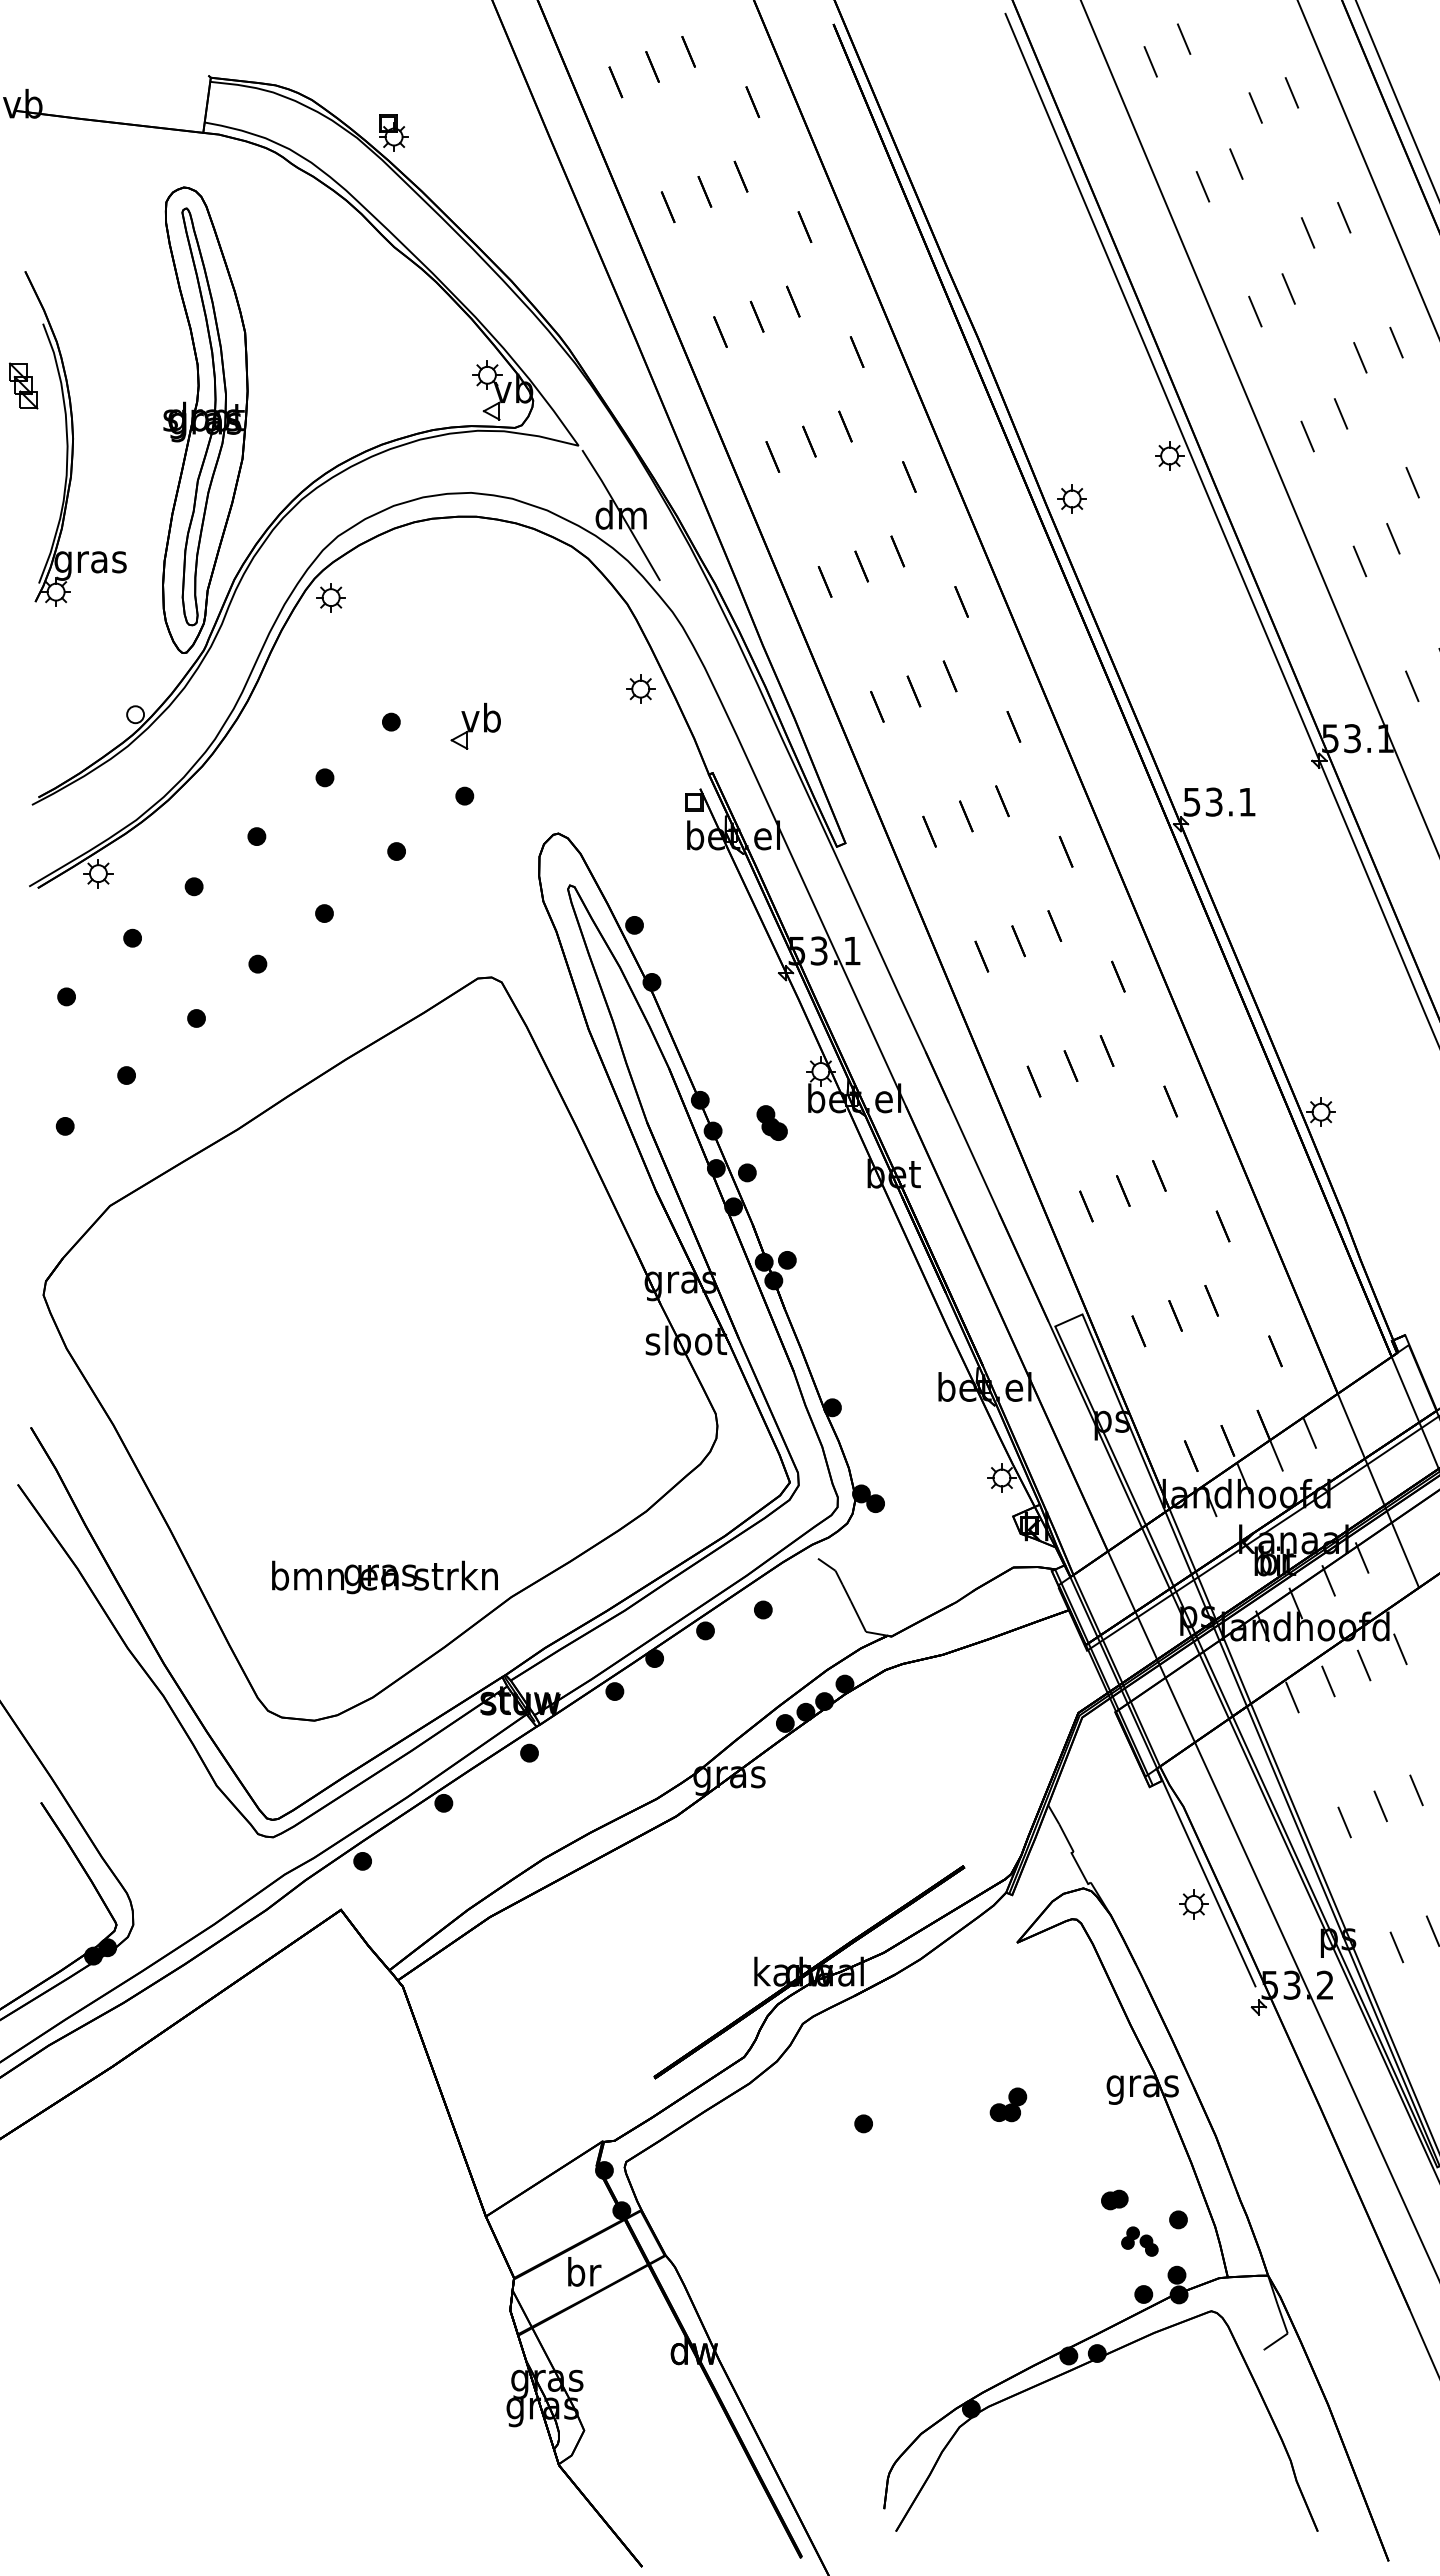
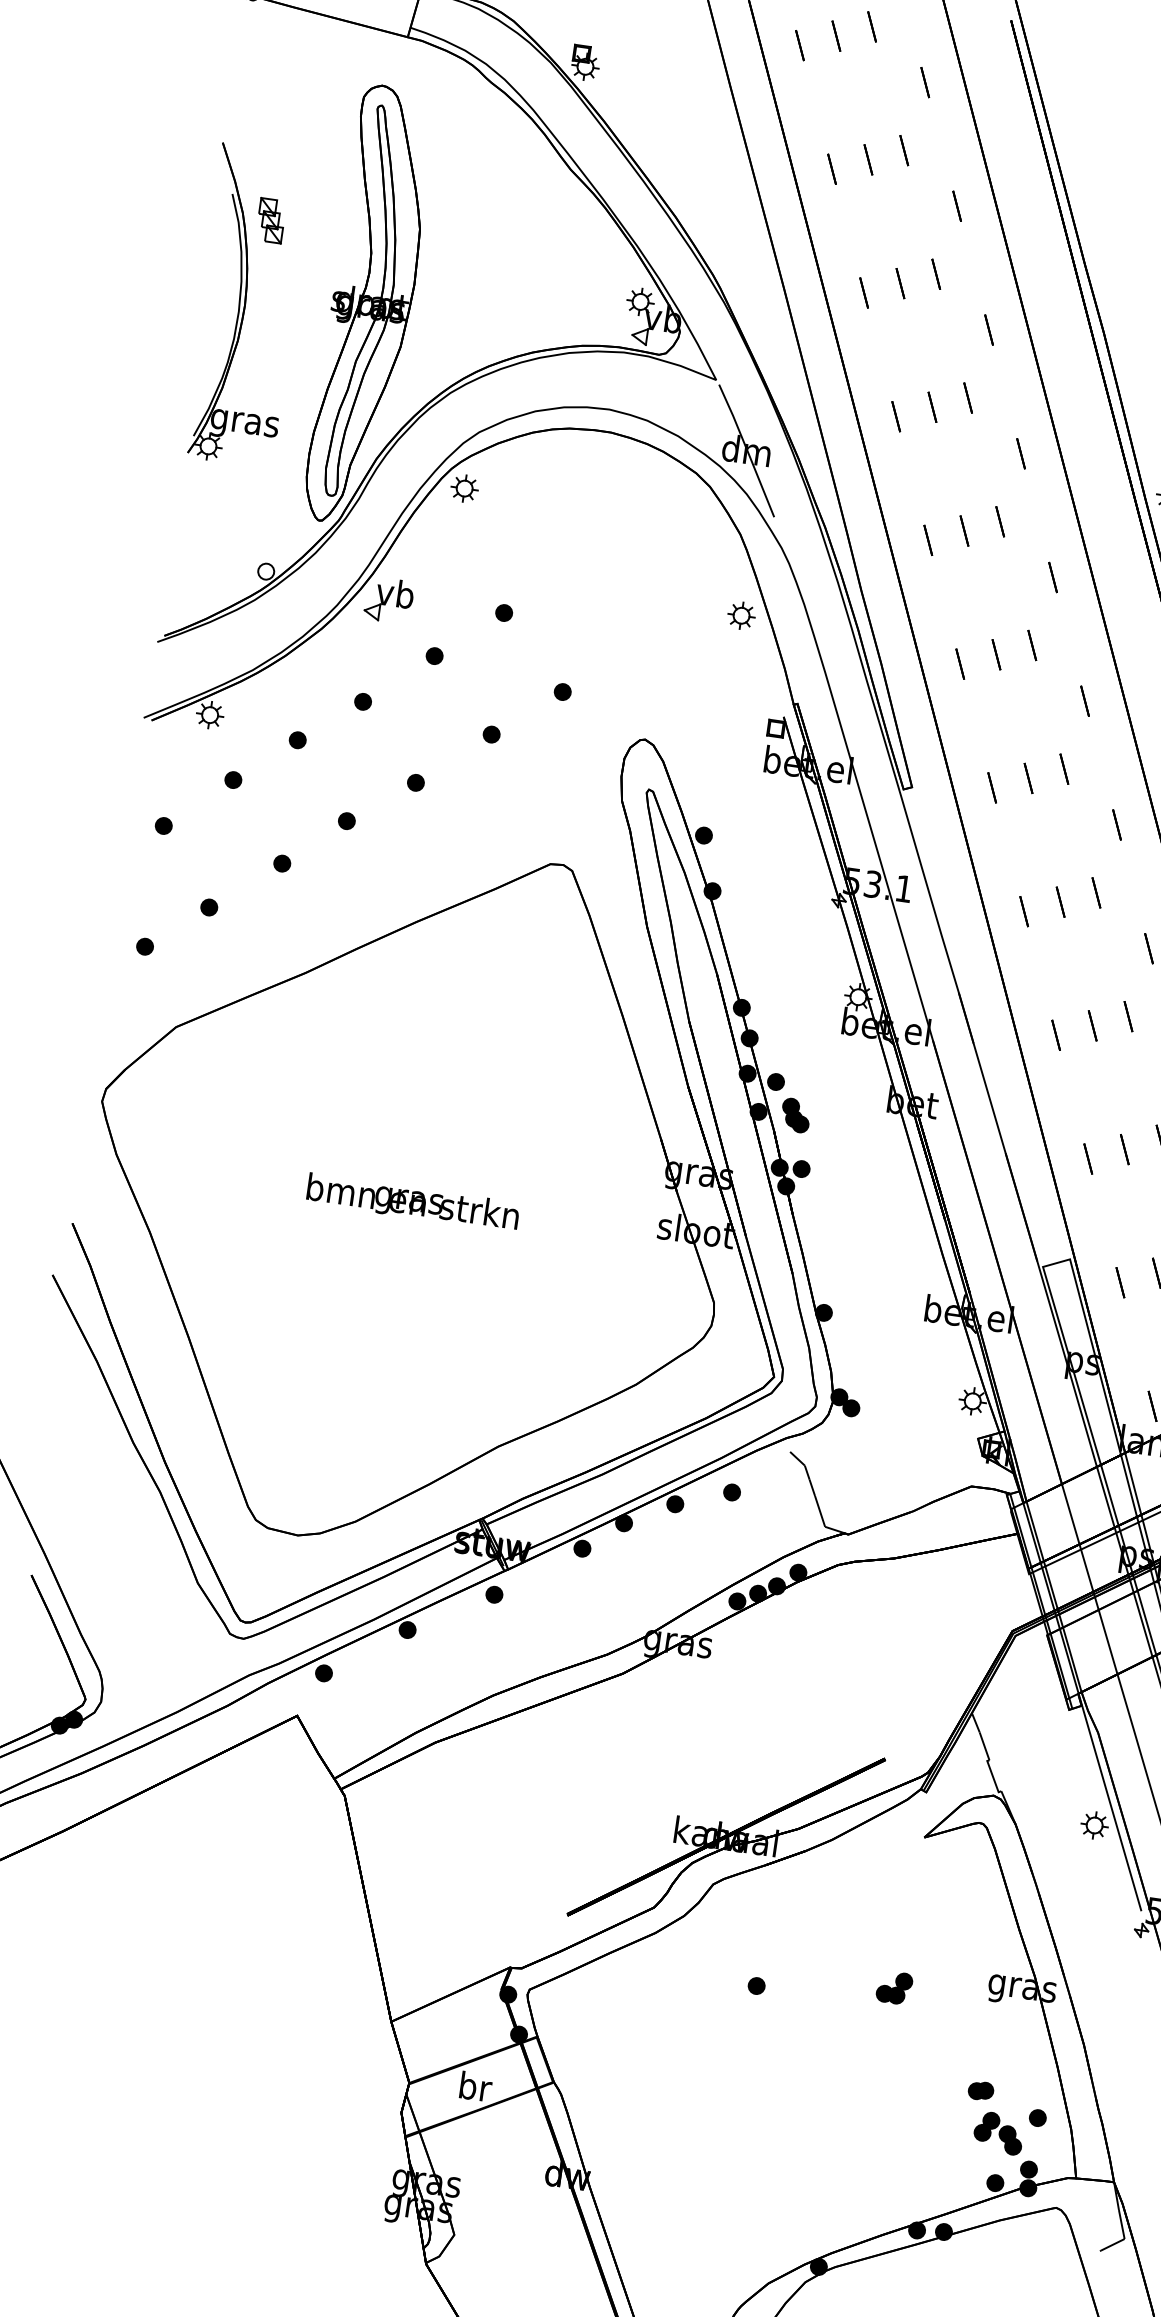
part: (23, 385) -> (271, 220), moved
part: (475, 725) -> (388, 599), moved
part: (771, 1122) -> (795, 1114), moved
text: (384, 1577) -> (412, 1202), moved
part: (1139, 2241) -> (998, 2133), size x1.43

